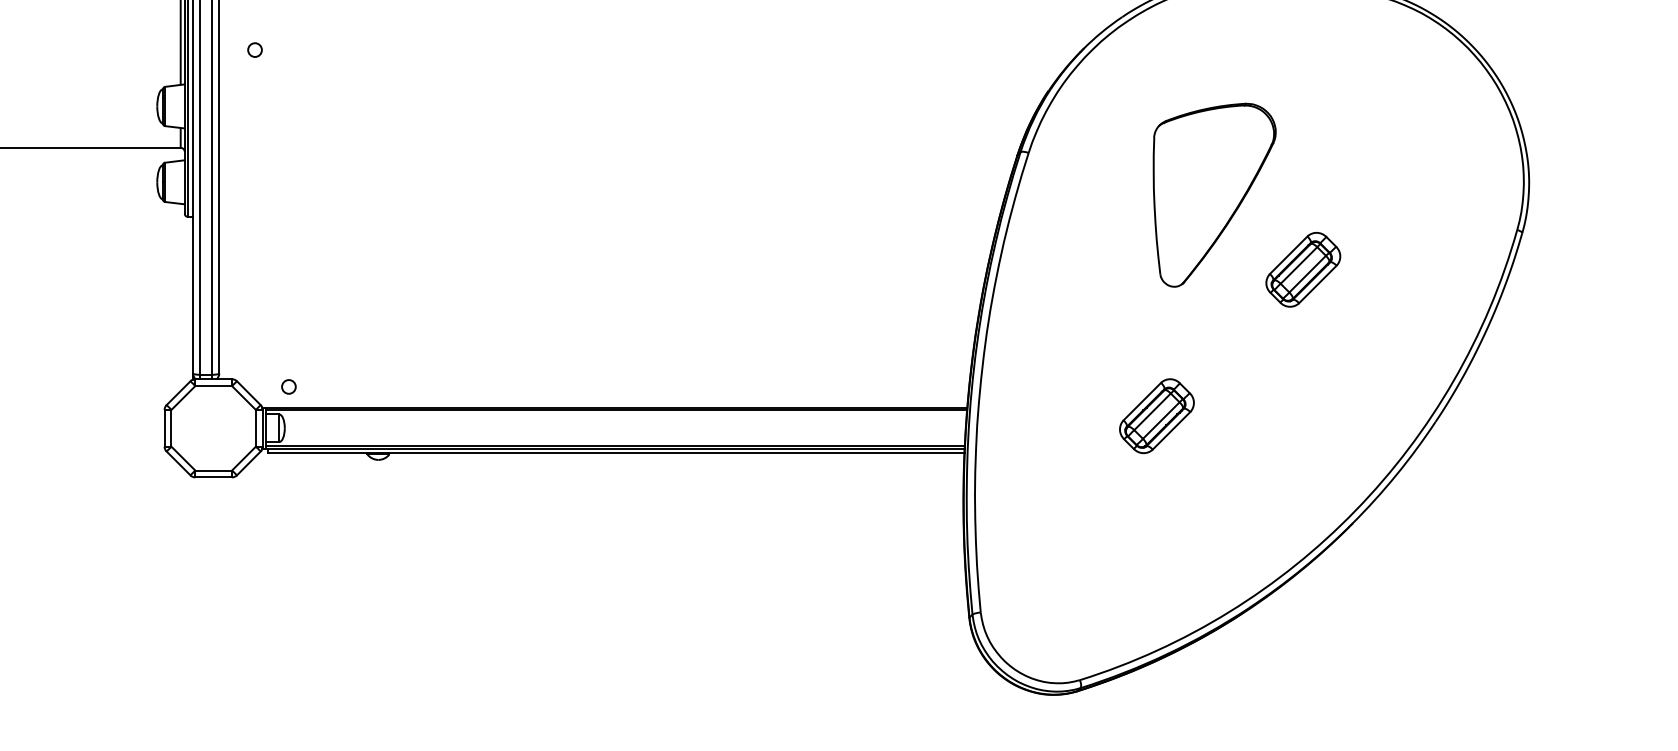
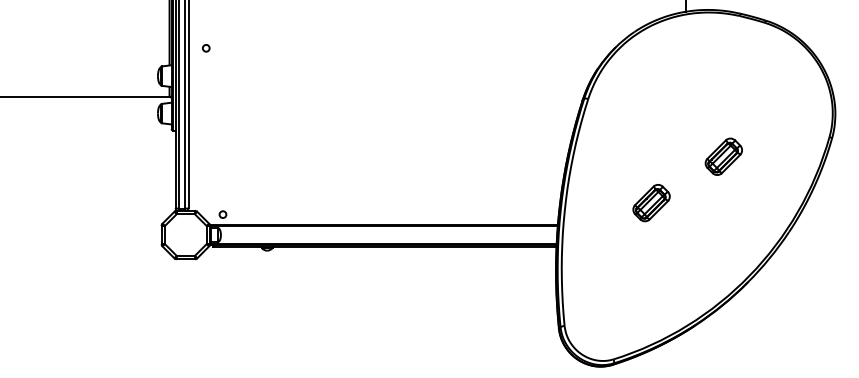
part: (1215, 194) -> (680, 119), removed
part: (1156, 417) -> (651, 203), moved

